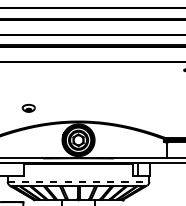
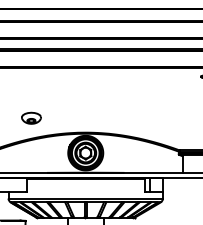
part: (28, 108) -> (31, 118), size x1.43
line: (78, 181) -> (85, 198), dashed -> solid

